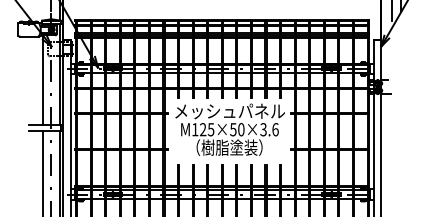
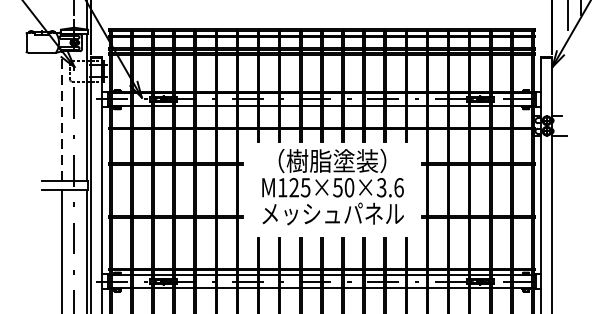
line: (42, 80) -> (61, 116), solid -> dashed
text: (229, 111) -> (332, 161), メッシュパネル -> （樹脂塗装）
text: (229, 147) -> (332, 213), （樹脂塗装） -> メッシュパネル

